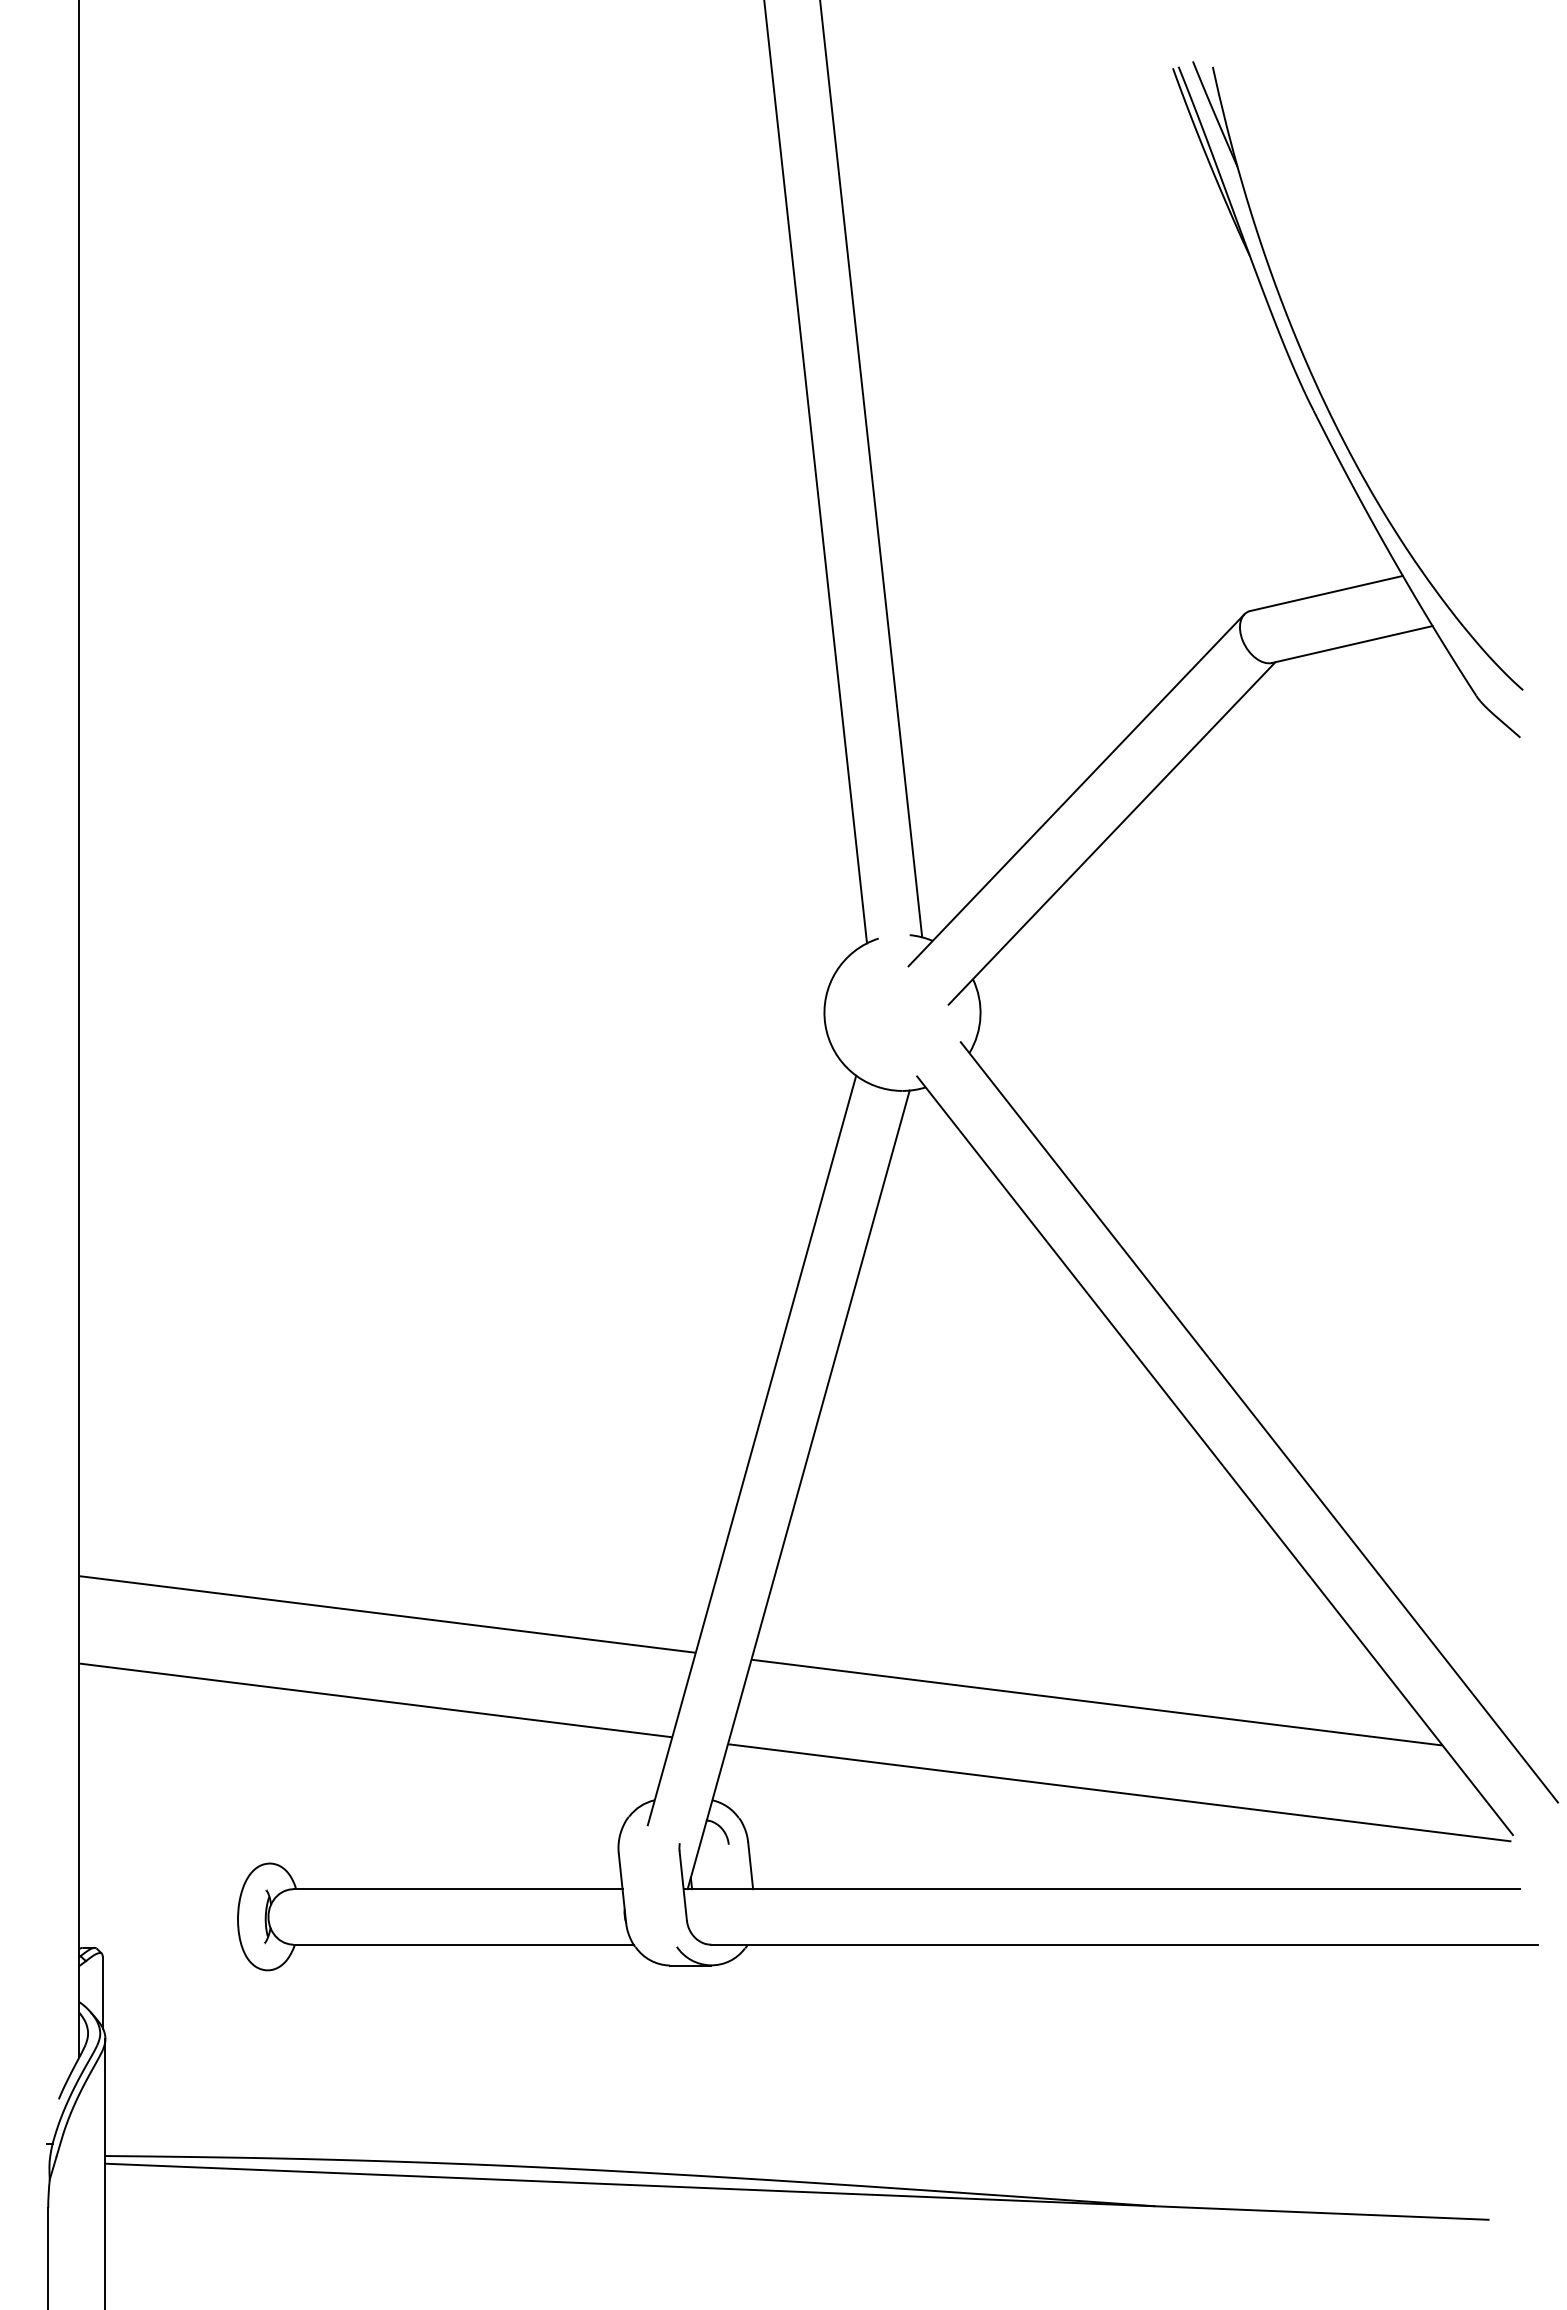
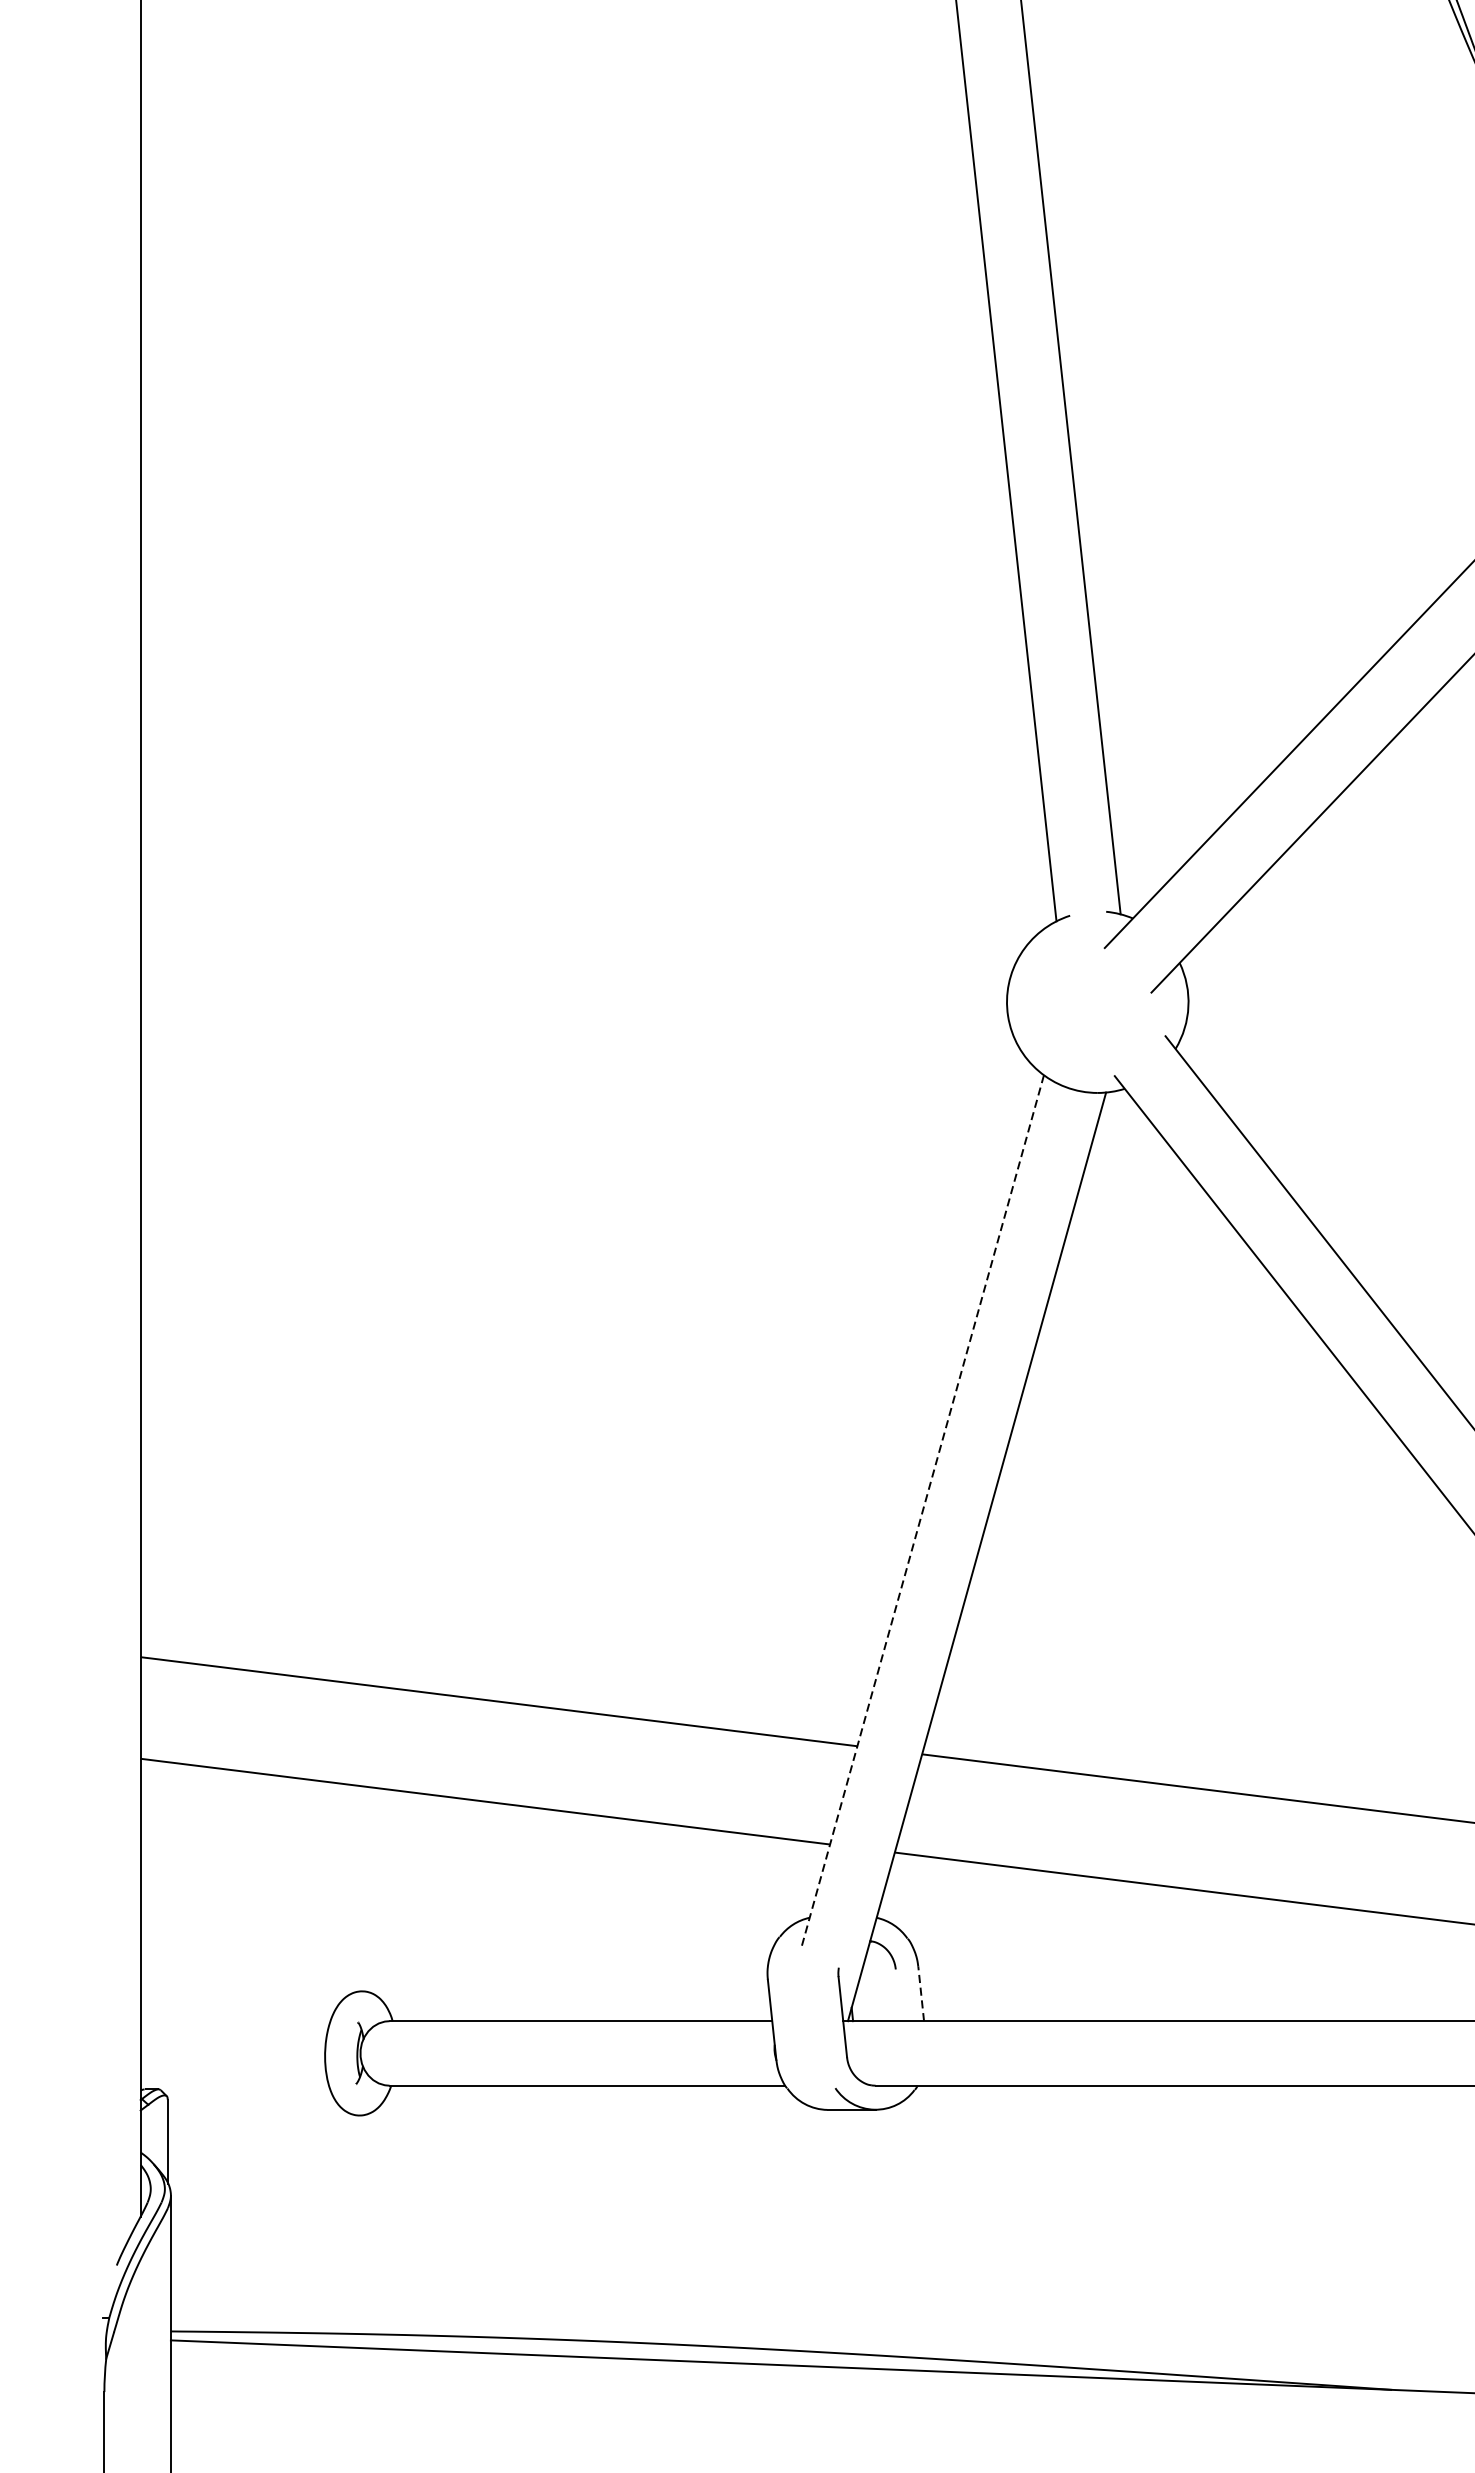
line: (752, 1450) -> (923, 1511), solid -> dashed
line: (750, 1865) -> (921, 1993), solid -> dashed

